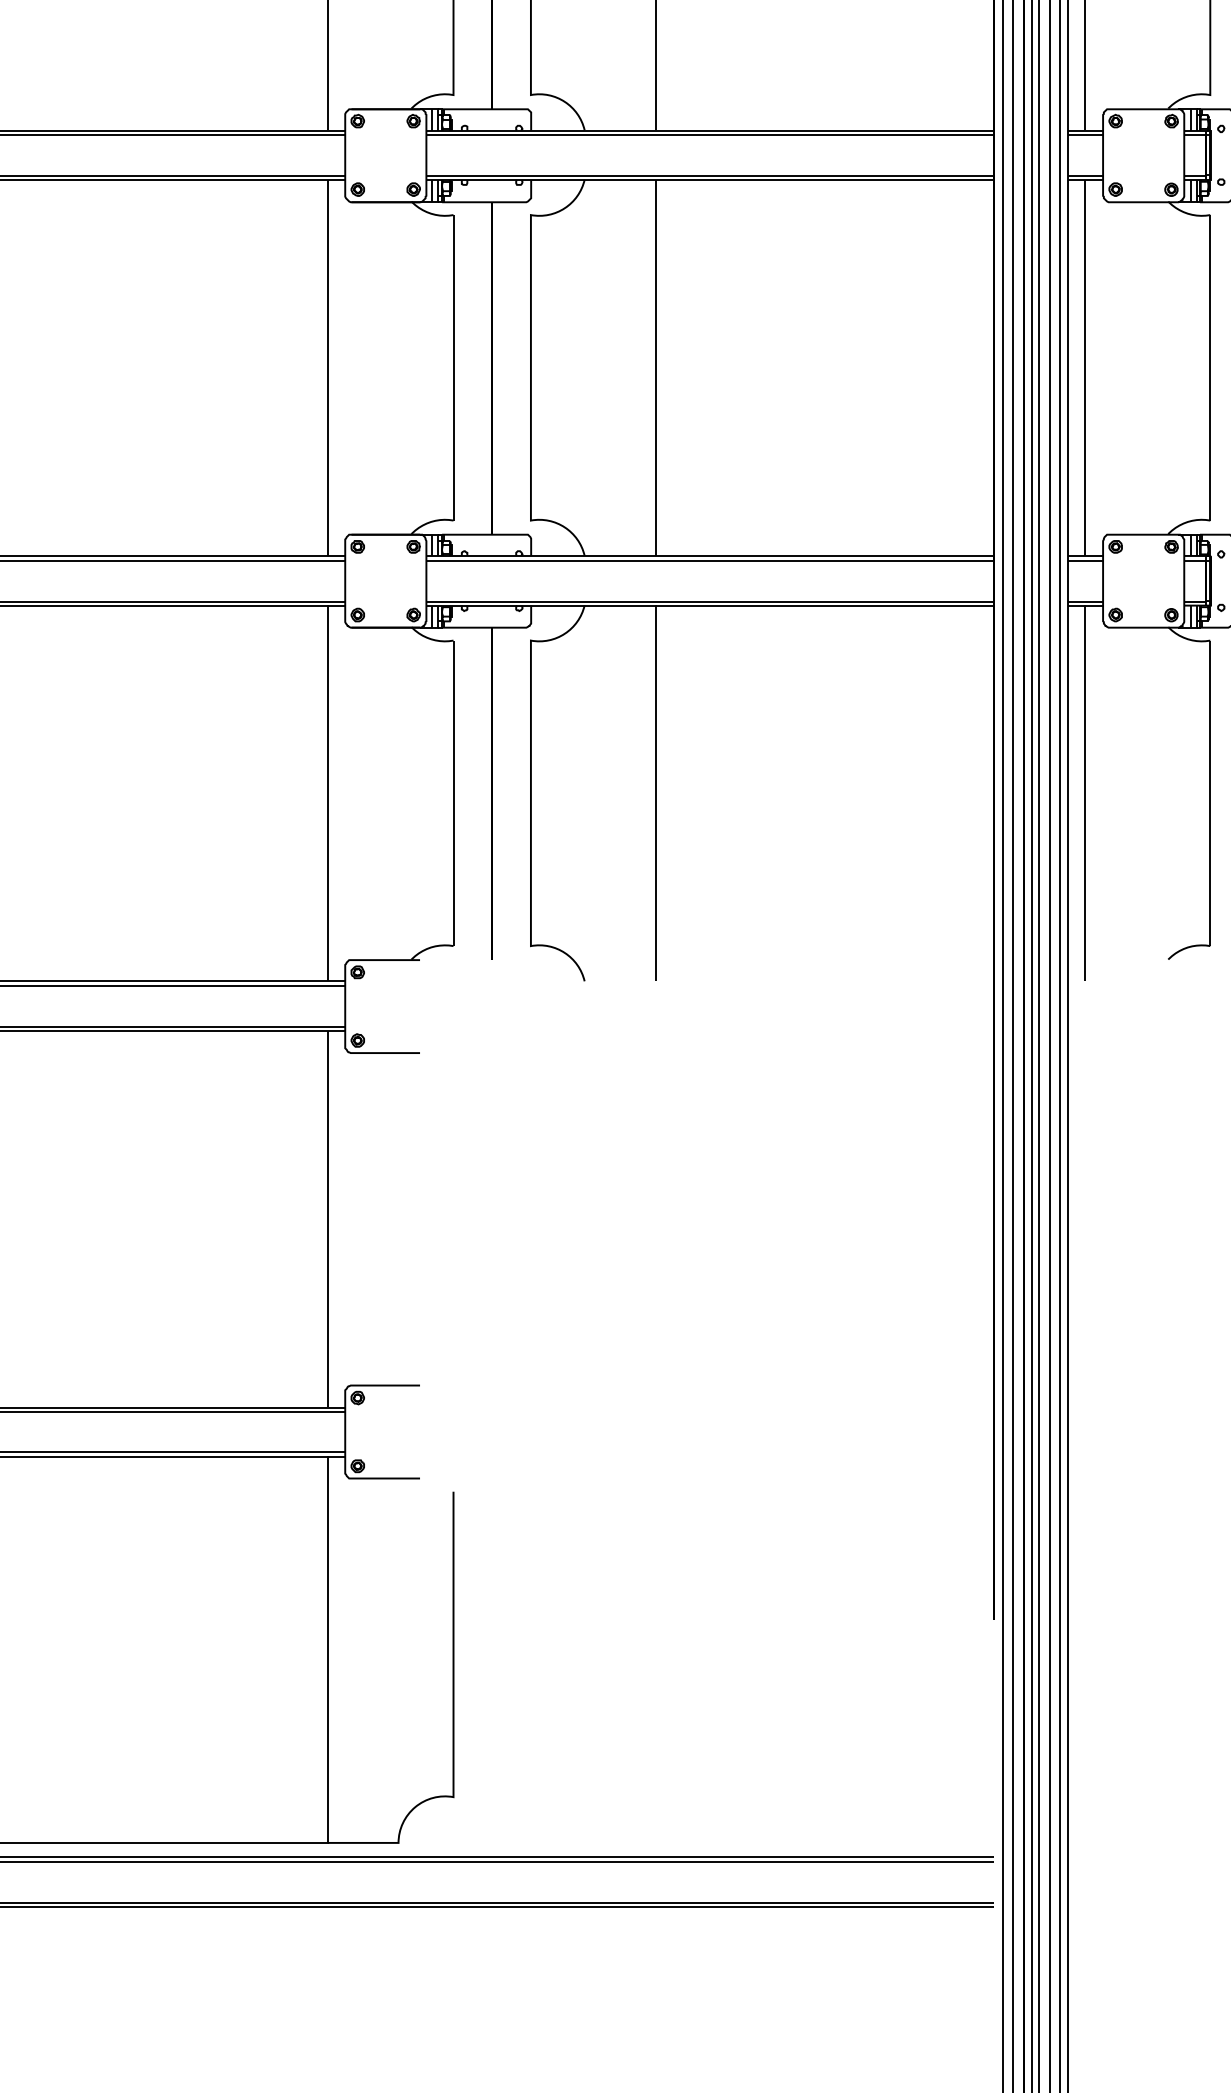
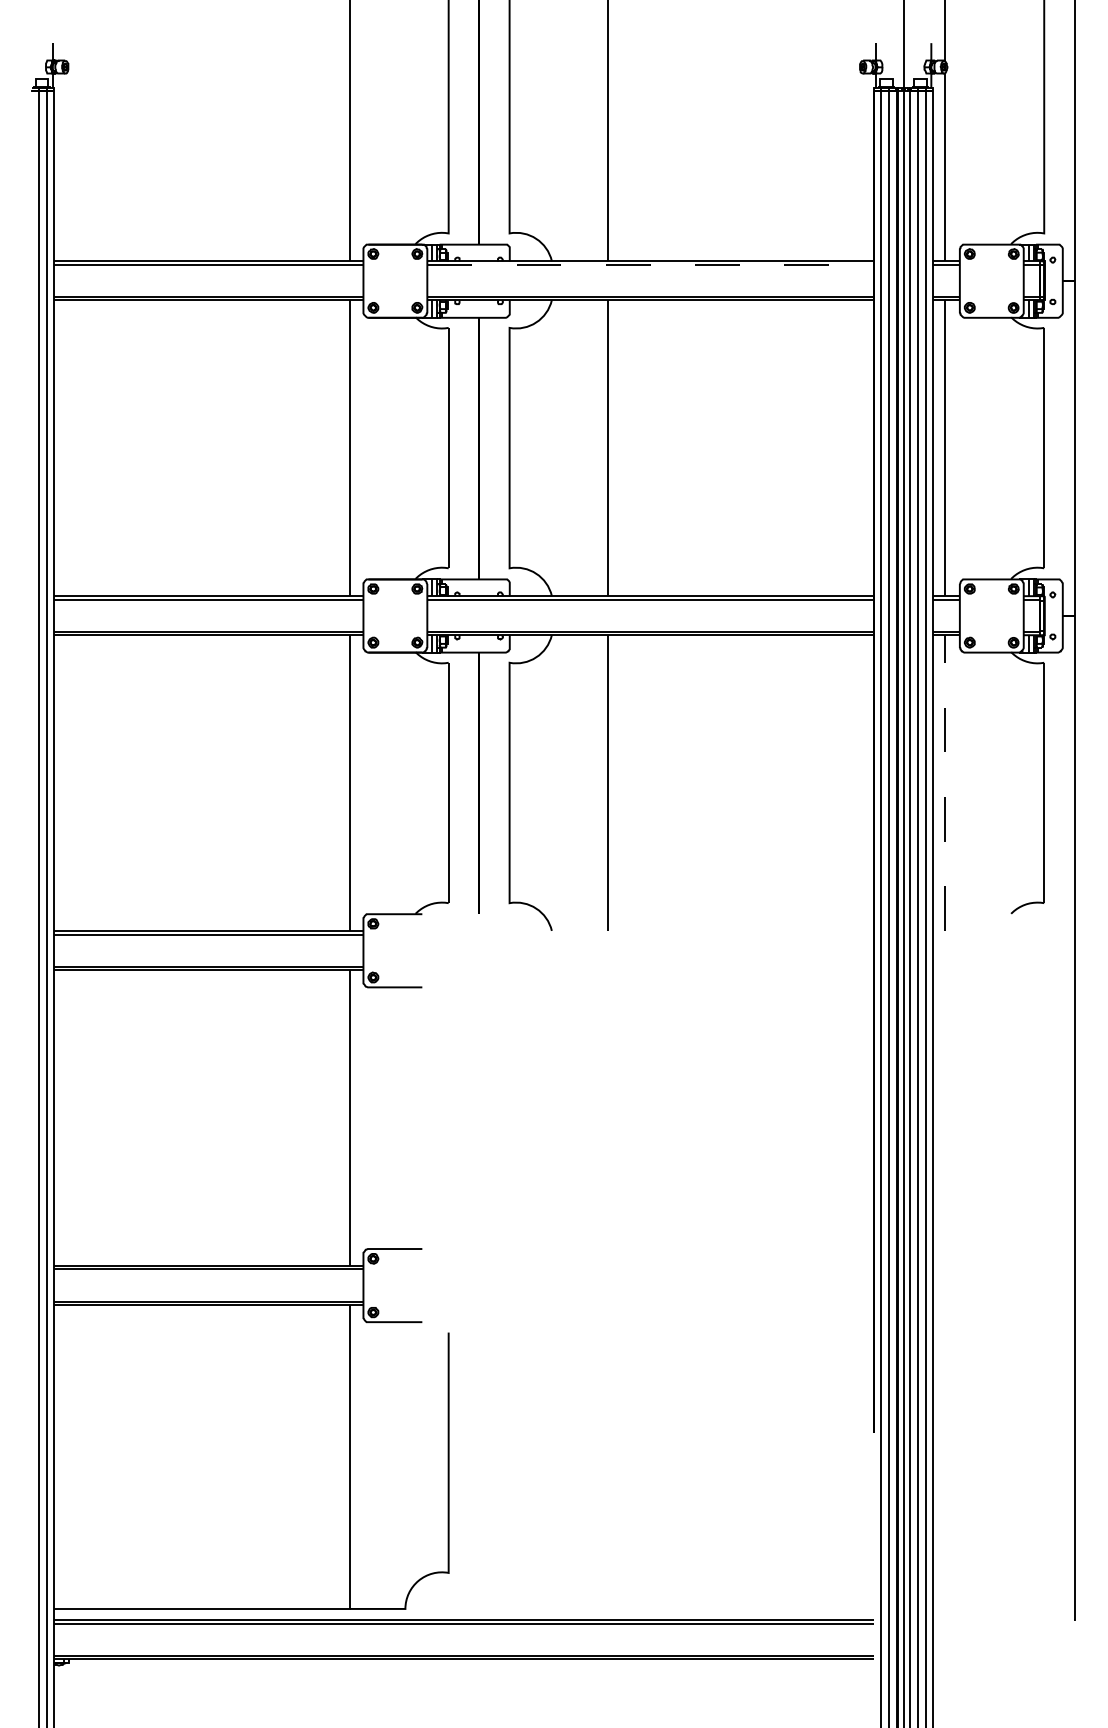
line: (711, 135) -> (651, 265), solid -> dashed
line: (1084, 792) -> (945, 782), solid -> dashed

